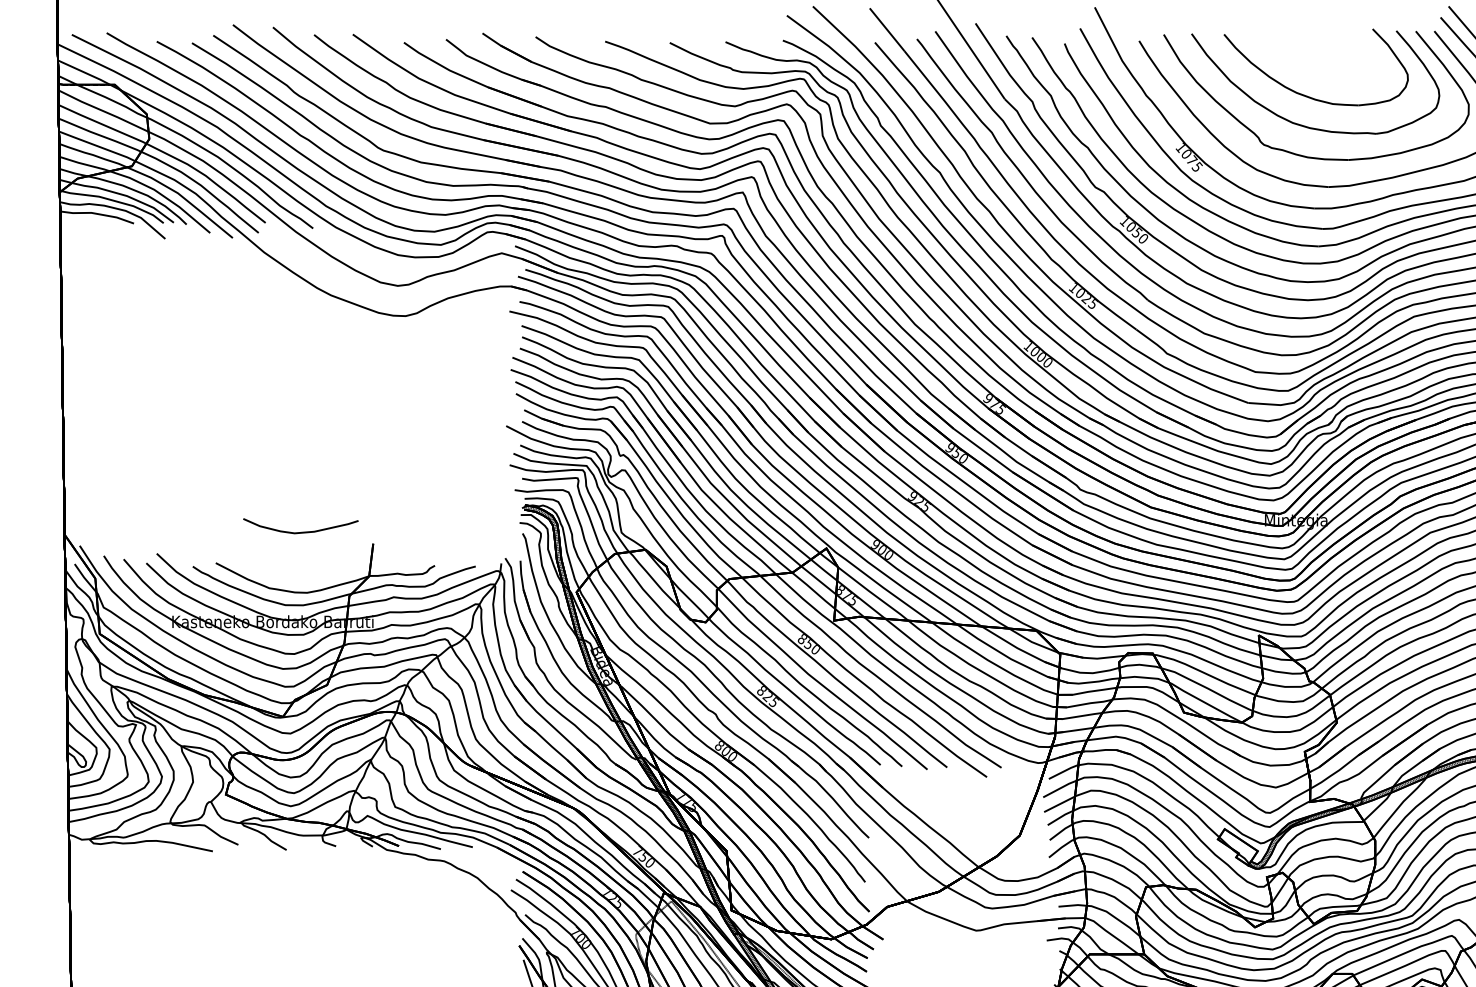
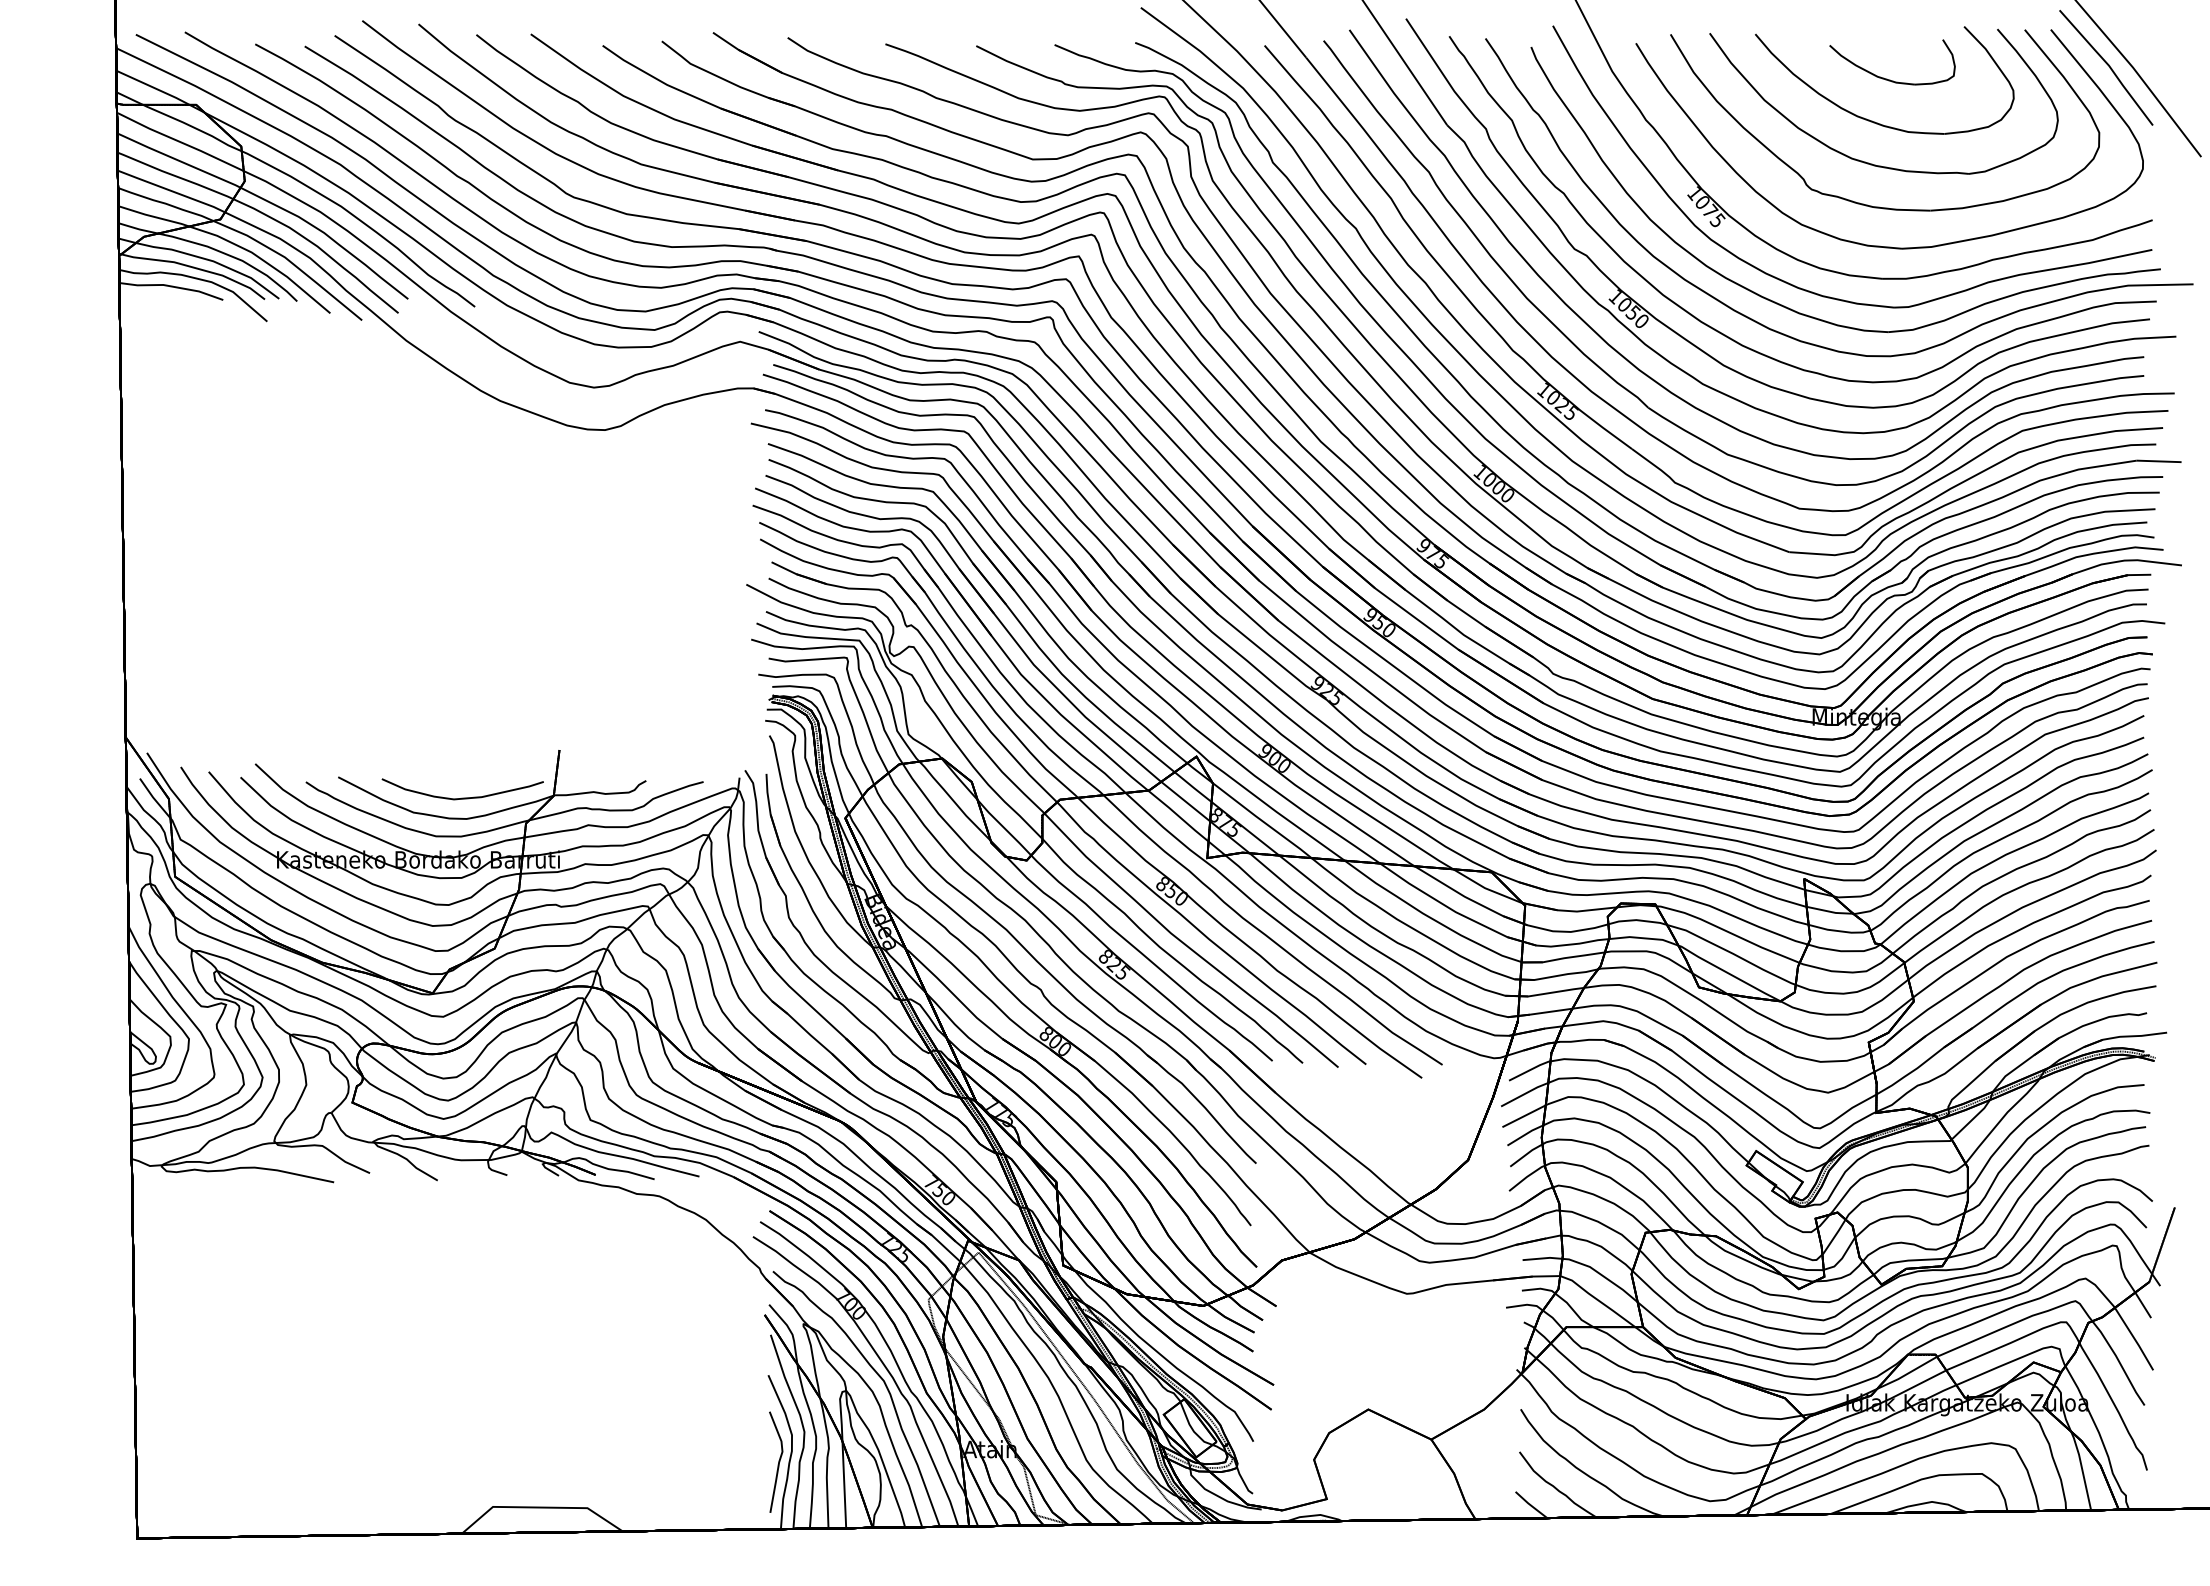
part: (1318, 65) -> (1887, 78), added
part: (300, 531) -> (462, 797), moved

